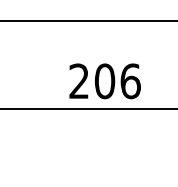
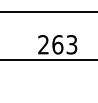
text: (117, 80) -> (64, 44), 206 -> 263

